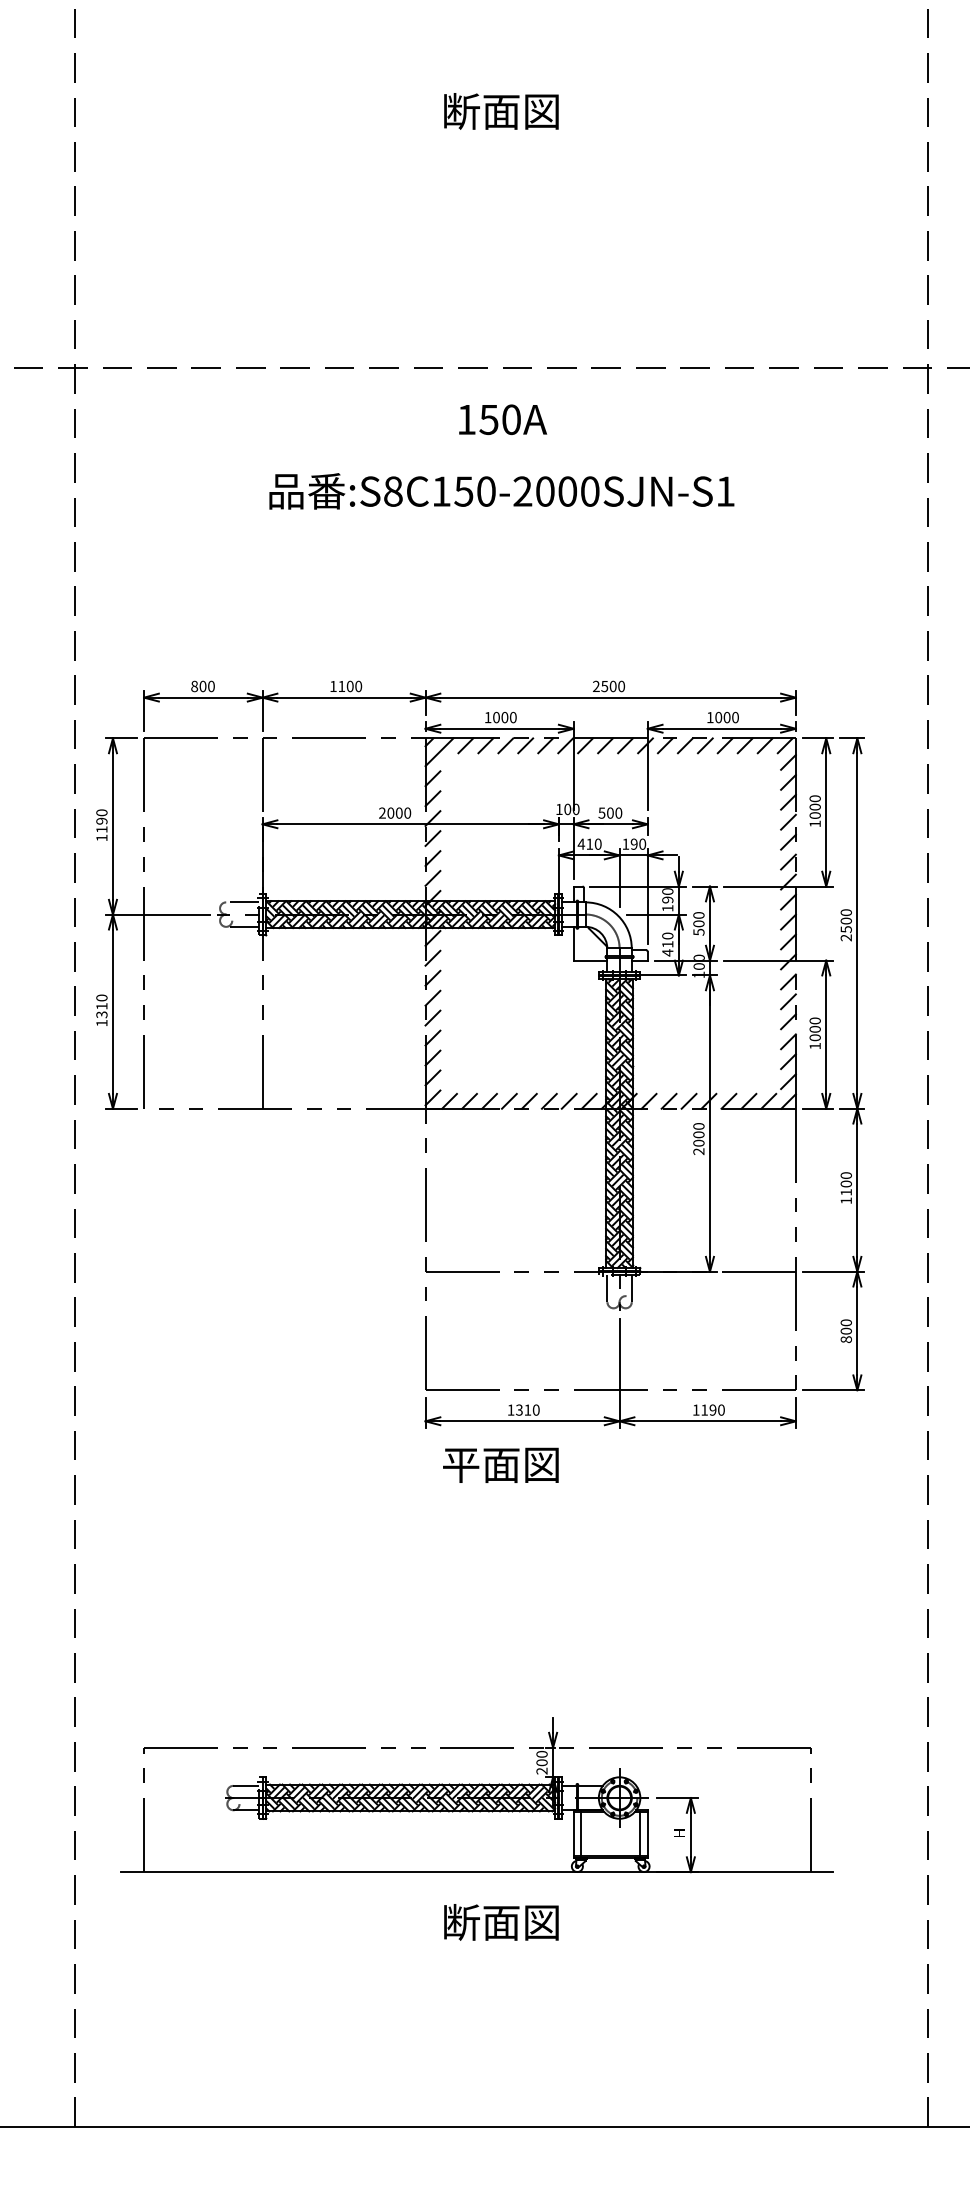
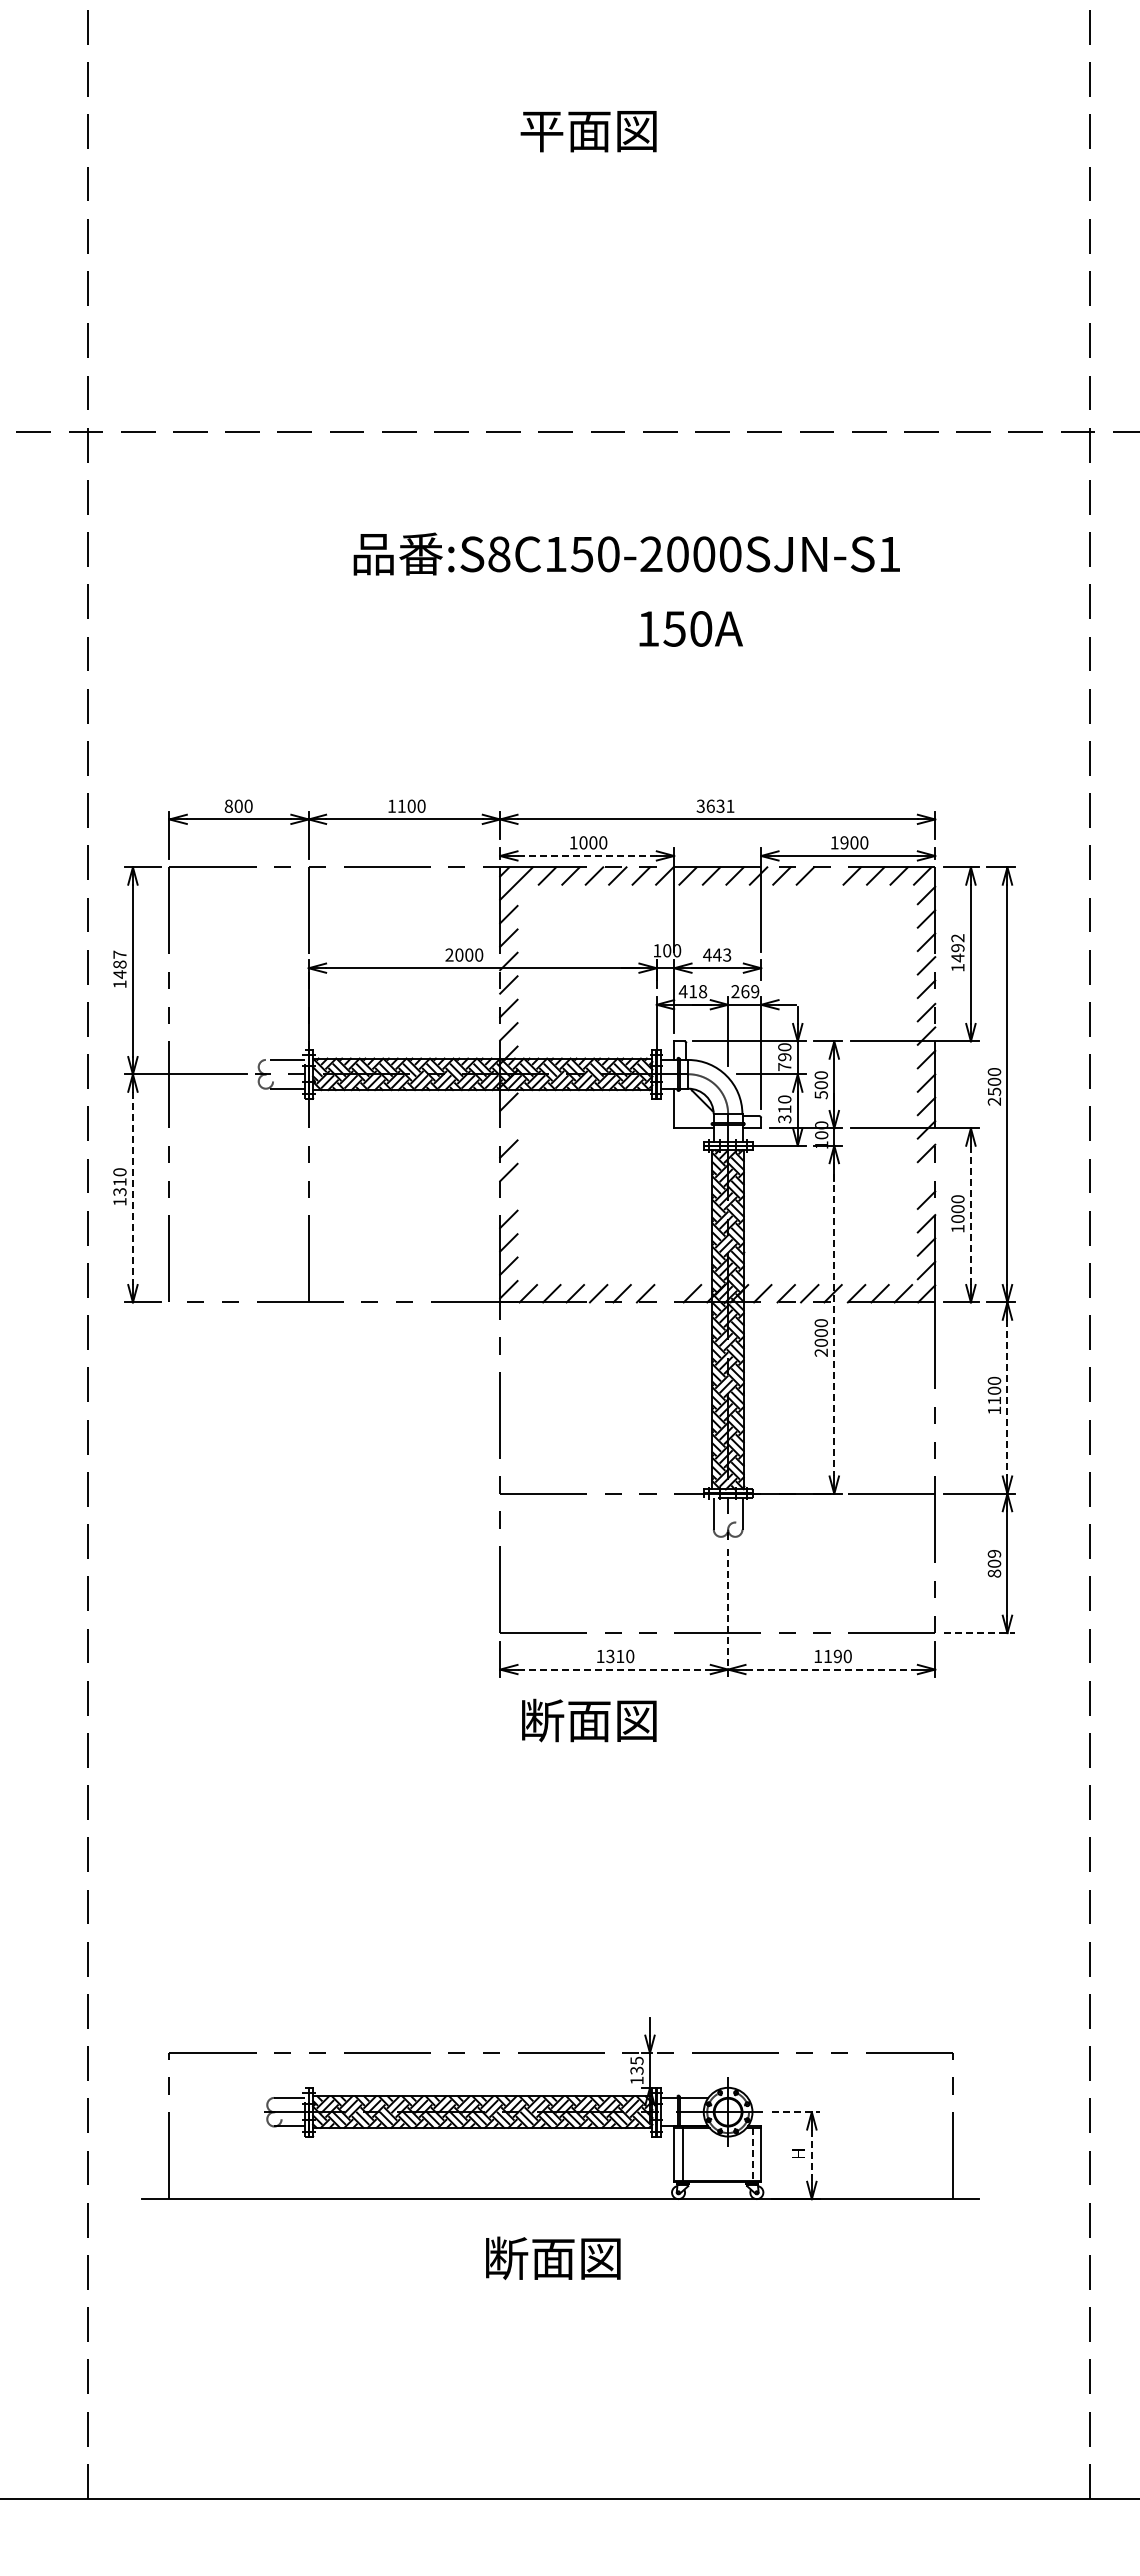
text: (461, 111) -> (542, 130), 断面図 -> 平面図
text: (502, 419) -> (690, 628), moved
text: (501, 490) -> (626, 553), moved
text: (608, 685) -> (715, 805), 2500 -> 3631
text: (718, 717) -> (844, 842), 1000 -> 1900
line: (499, 729) -> (587, 856), solid -> dashed
line: (705, 745) -> (828, 875), removed
text: (814, 807) -> (957, 948), 1000 -> 1492
text: (610, 812) -> (717, 954), 500 -> 443
text: (101, 821) -> (119, 964), 1190 -> 1487
text: (598, 844) -> (703, 991), 410 -> 418
text: (634, 844) -> (745, 991), 190 -> 269
text: (667, 907) -> (784, 1066), 190 -> 790
text: (667, 953) -> (784, 1119), 410 -> 310
line: (432, 958) -> (508, 1125), removed
line: (788, 1001) -> (926, 1176), removed
line: (112, 1011) -> (132, 1188), solid -> dashed
line: (432, 1017) -> (508, 1195), removed
line: (825, 1034) -> (970, 1215), solid -> dashed
line: (568, 1101) -> (668, 1293), removed
line: (710, 1123) -> (834, 1319), solid -> dashed
line: (857, 1190) -> (1007, 1398), solid -> dashed
text: (846, 1322) -> (994, 1553), 800 -> 809
line: (619, 1373) -> (728, 1613), solid -> dashed
line: (833, 1390) -> (979, 1633), solid -> dashed
line: (522, 1421) -> (614, 1669), solid -> dashed
line: (708, 1421) -> (832, 1669), solid -> dashed
text: (461, 1464) -> (542, 1720), 平面図 -> 断面図
text: (541, 1762) -> (636, 2070), 200 -> 135
line: (677, 1798) -> (796, 2112), solid -> dashed
line: (640, 1834) -> (752, 2154), solid -> dashed
line: (690, 1835) -> (811, 2156), solid -> dashed
text: (501, 1921) -> (553, 2257), moved

